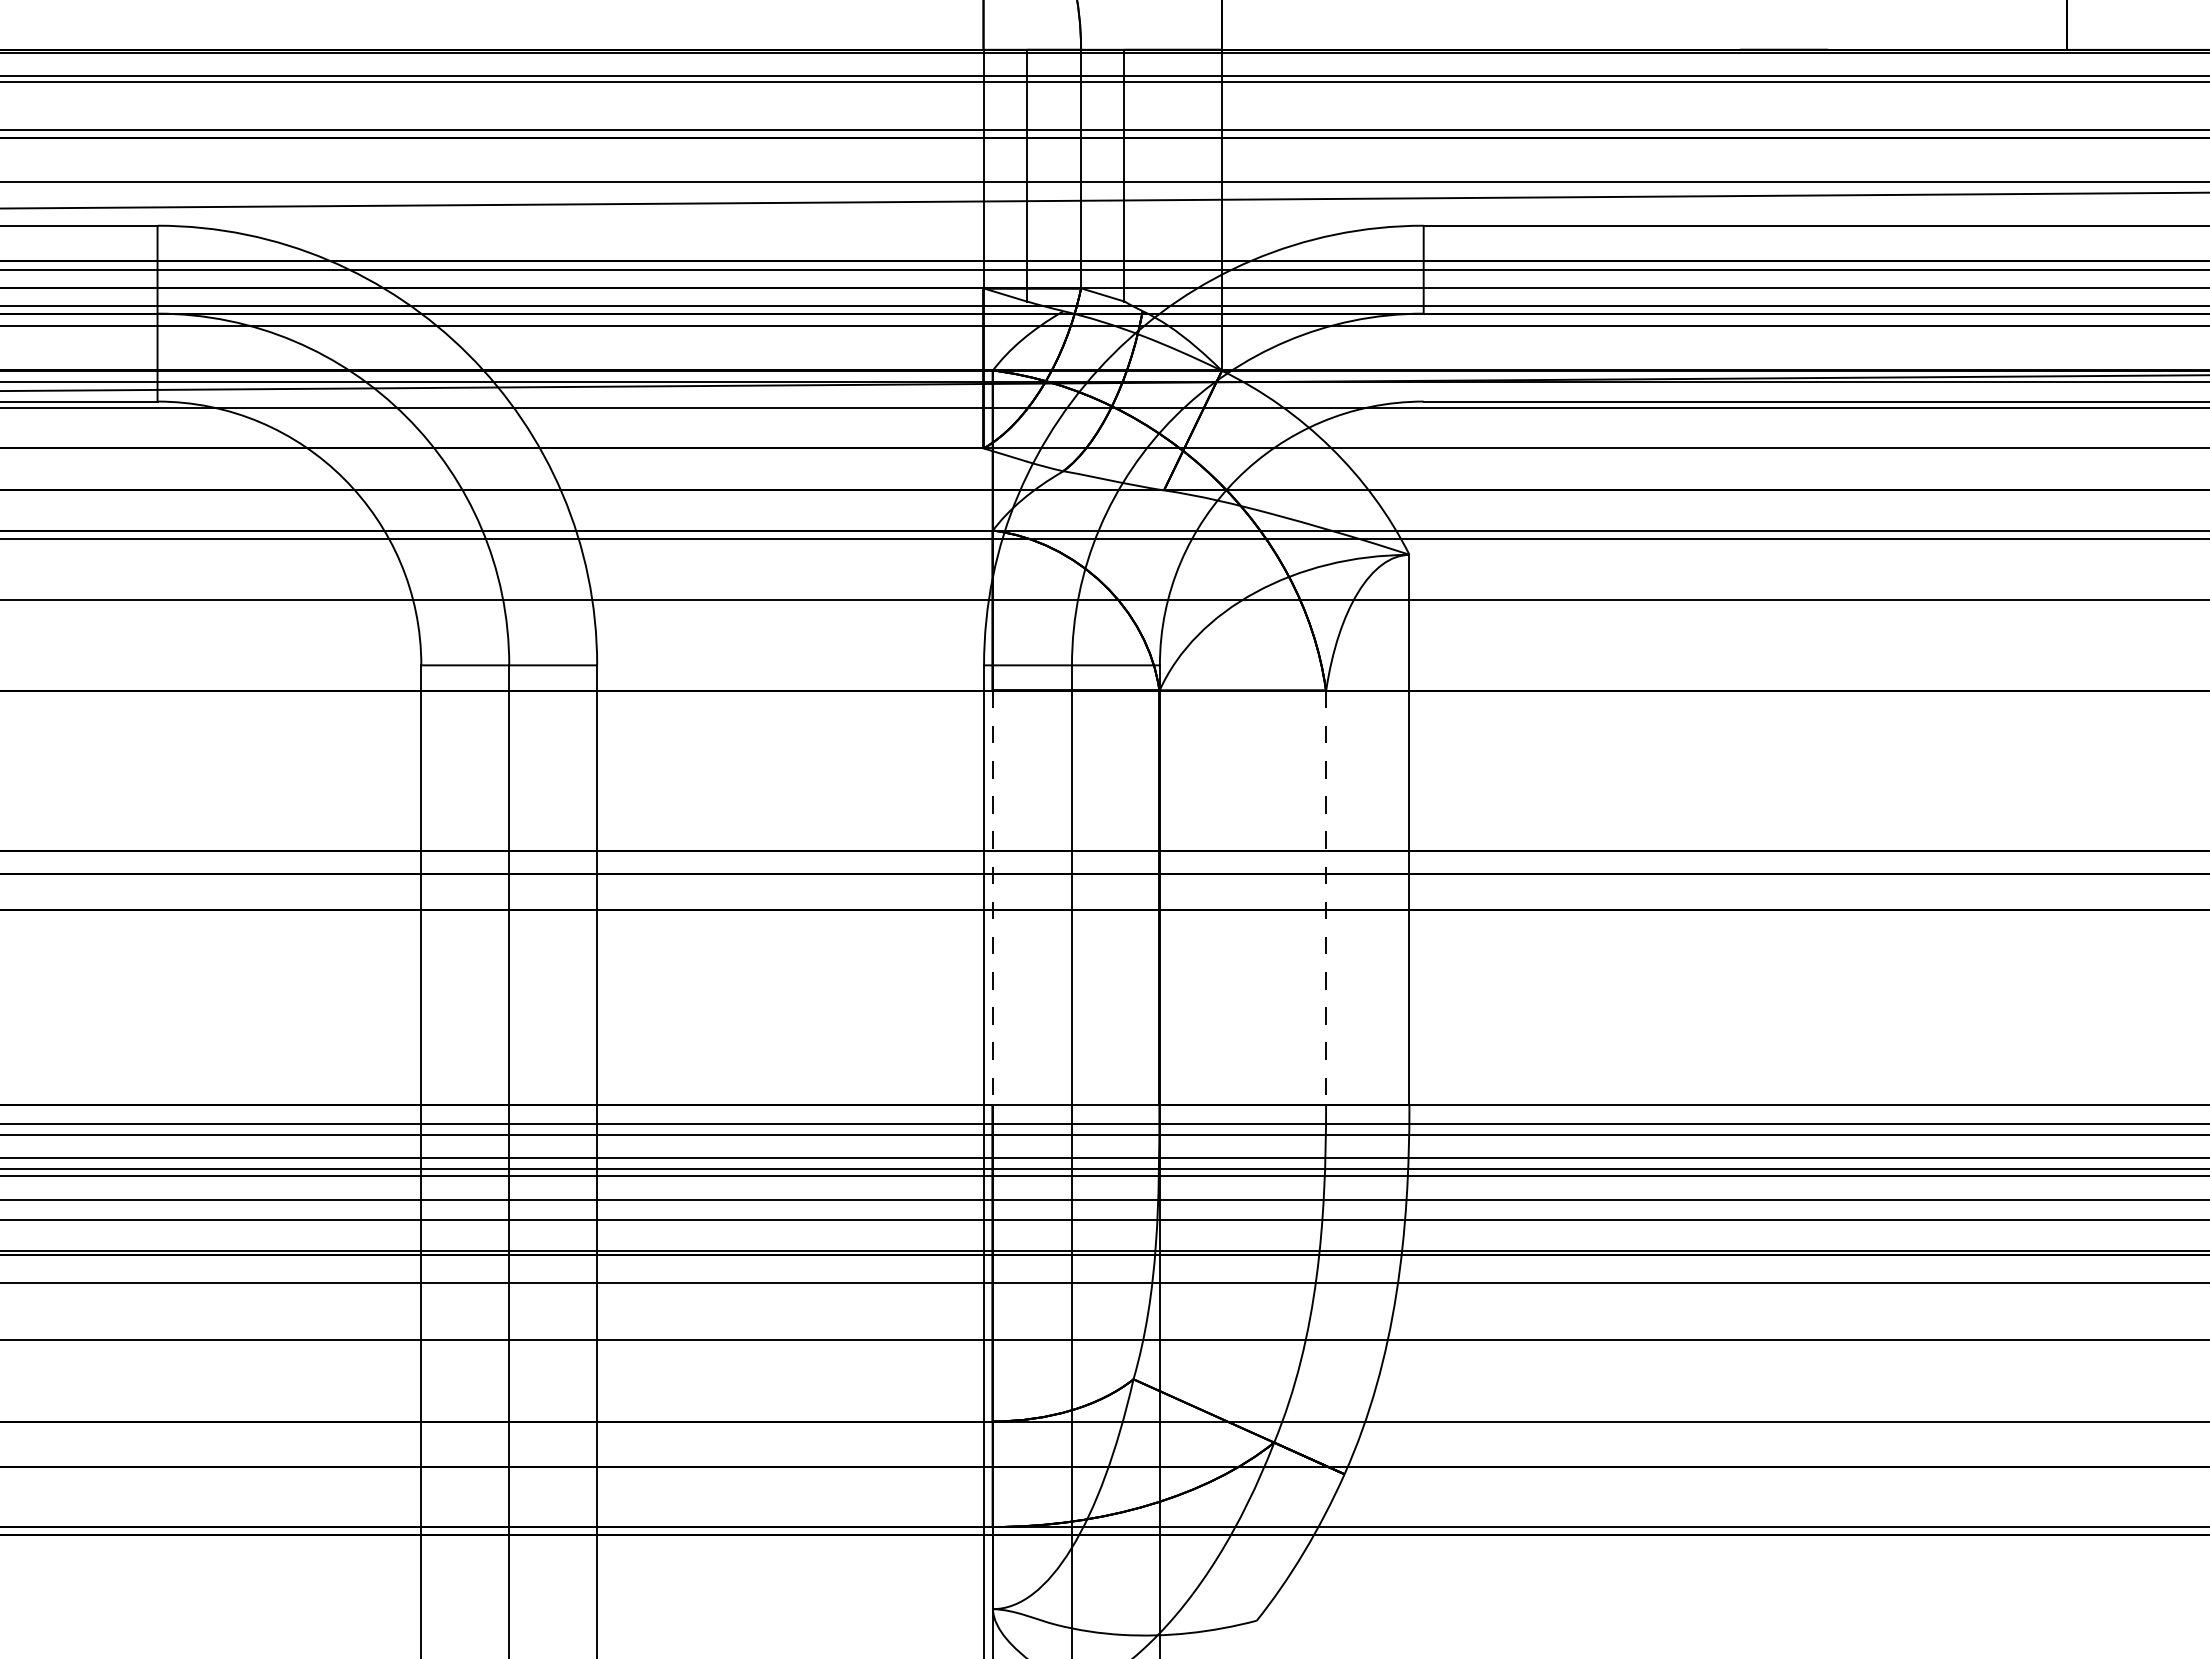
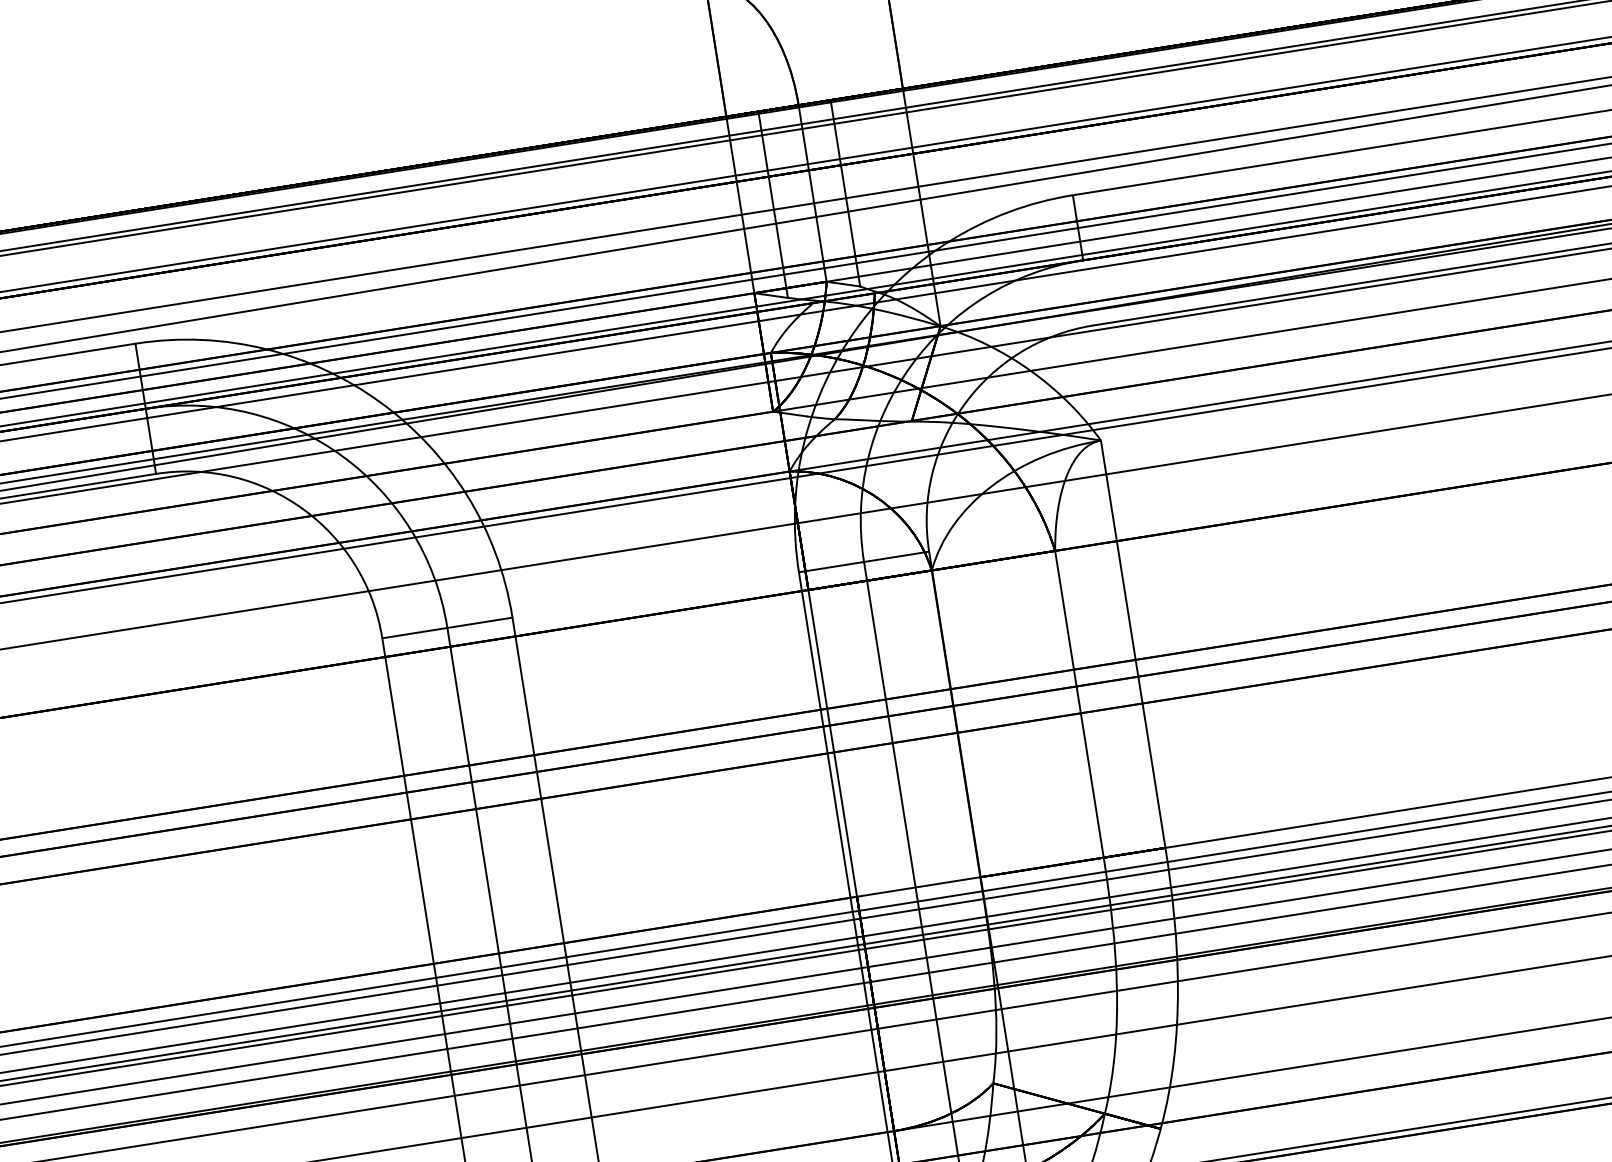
line: (992, 898) -> (832, 743), dashed -> solid
line: (1326, 898) -> (1079, 704), dashed -> solid

